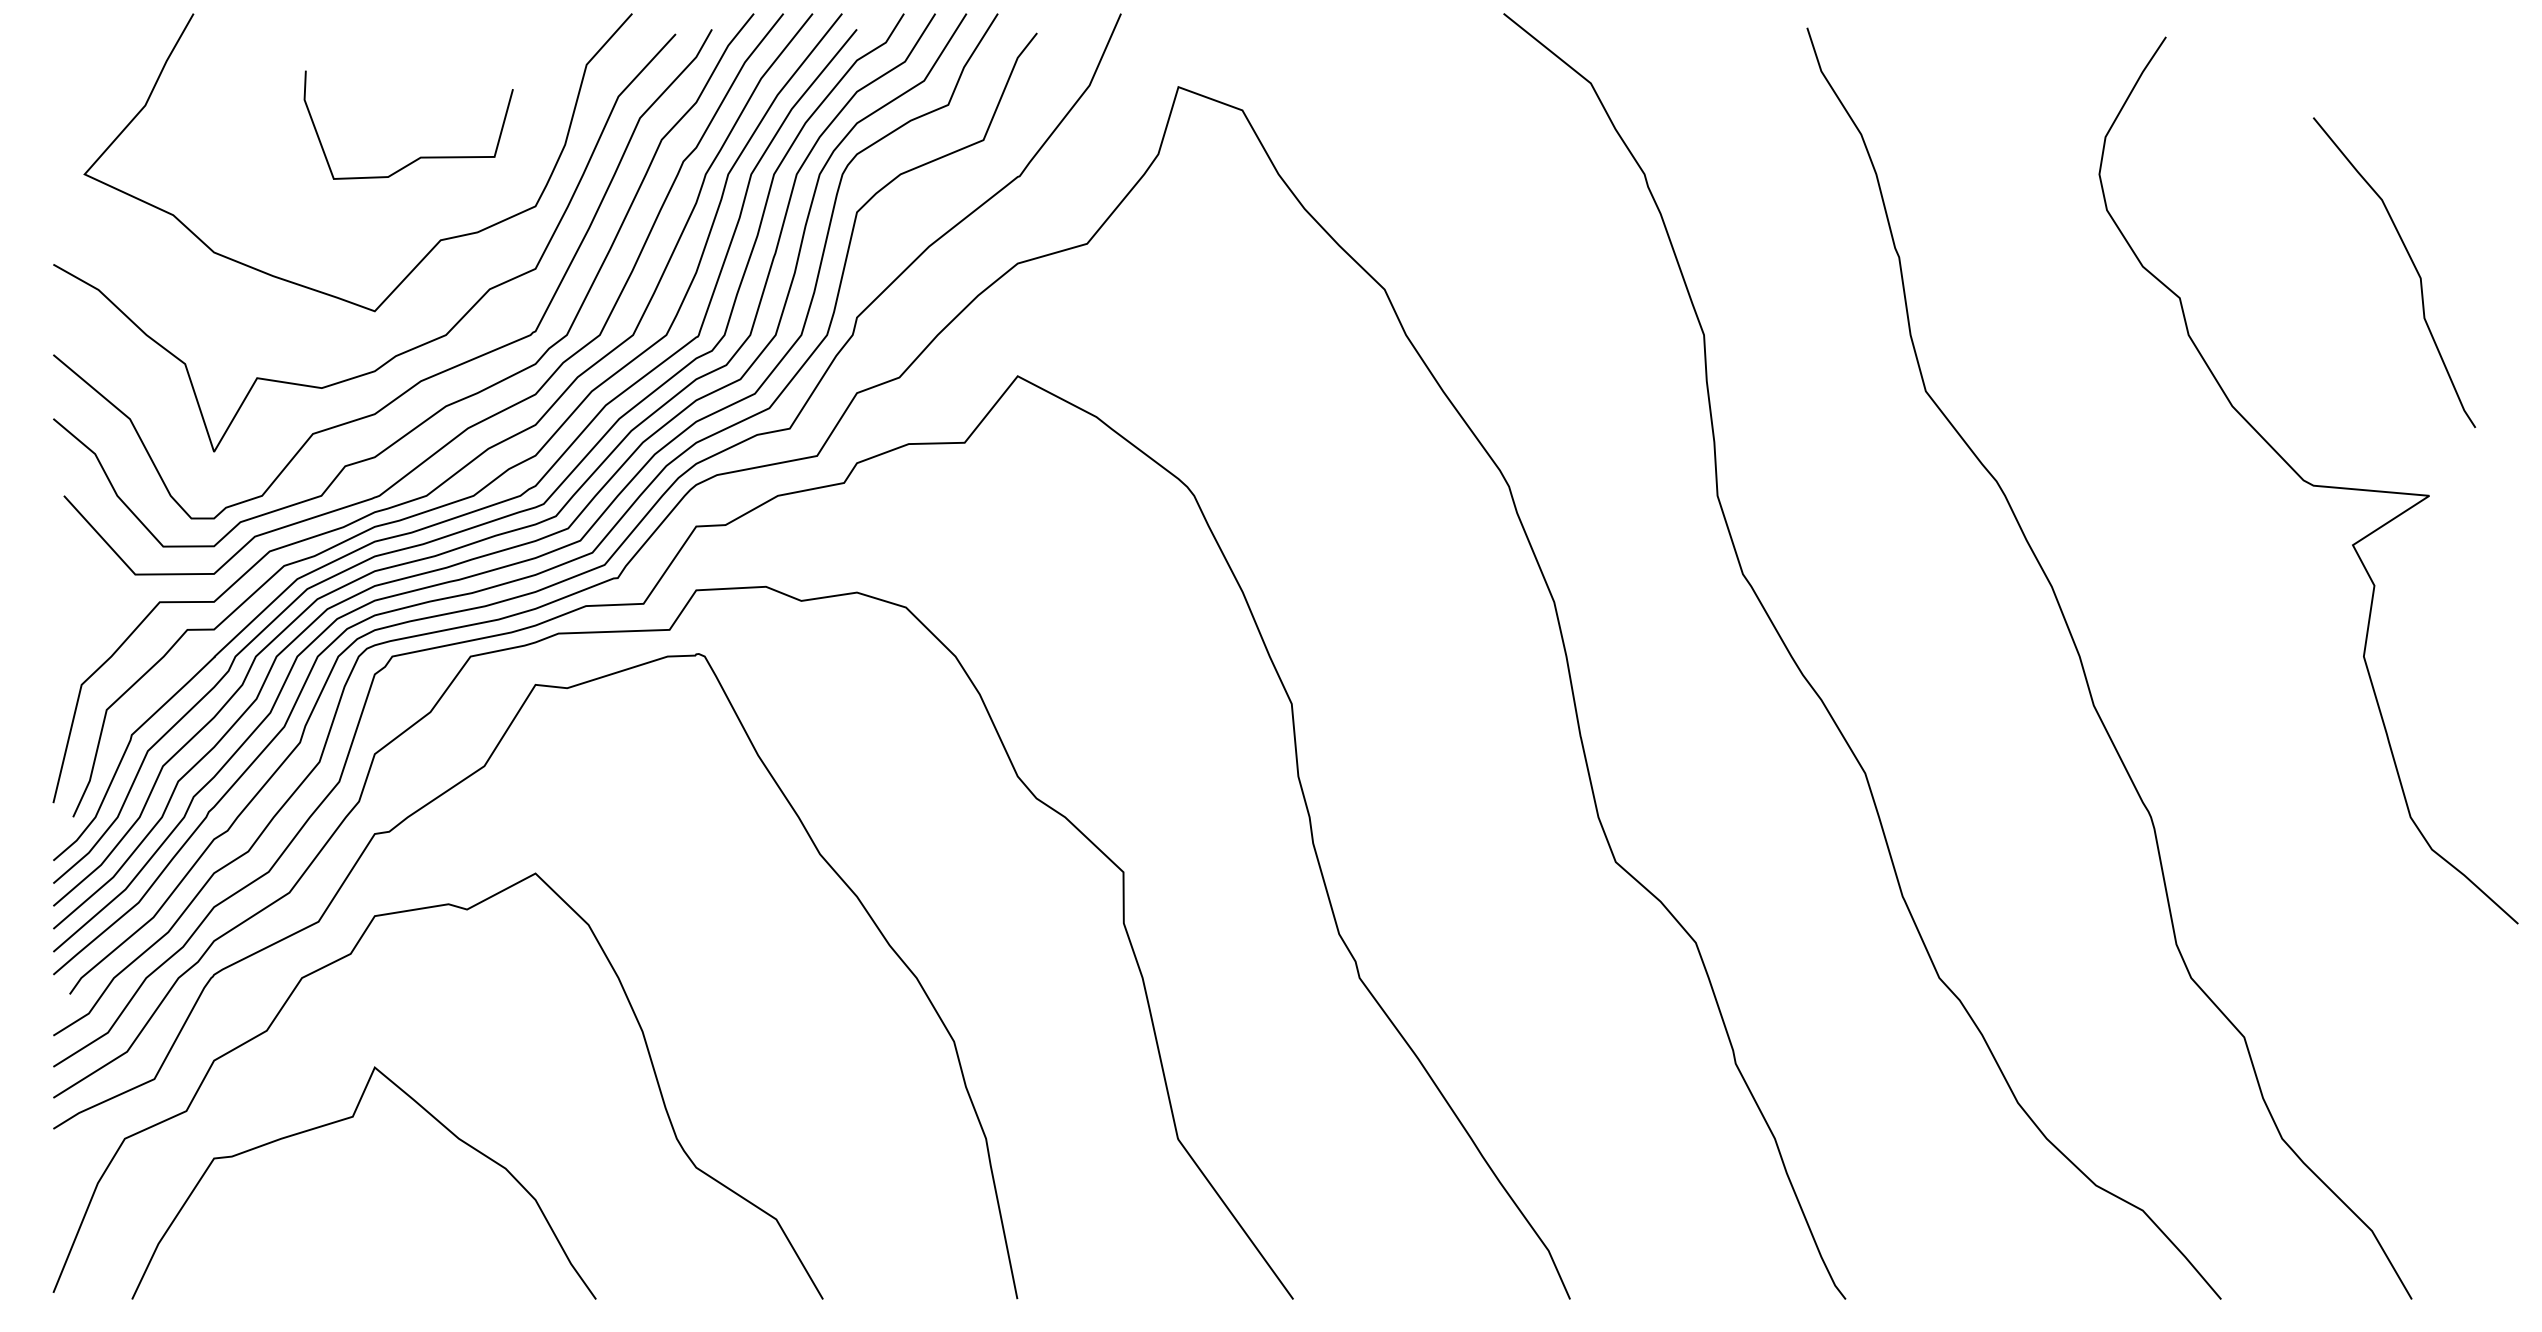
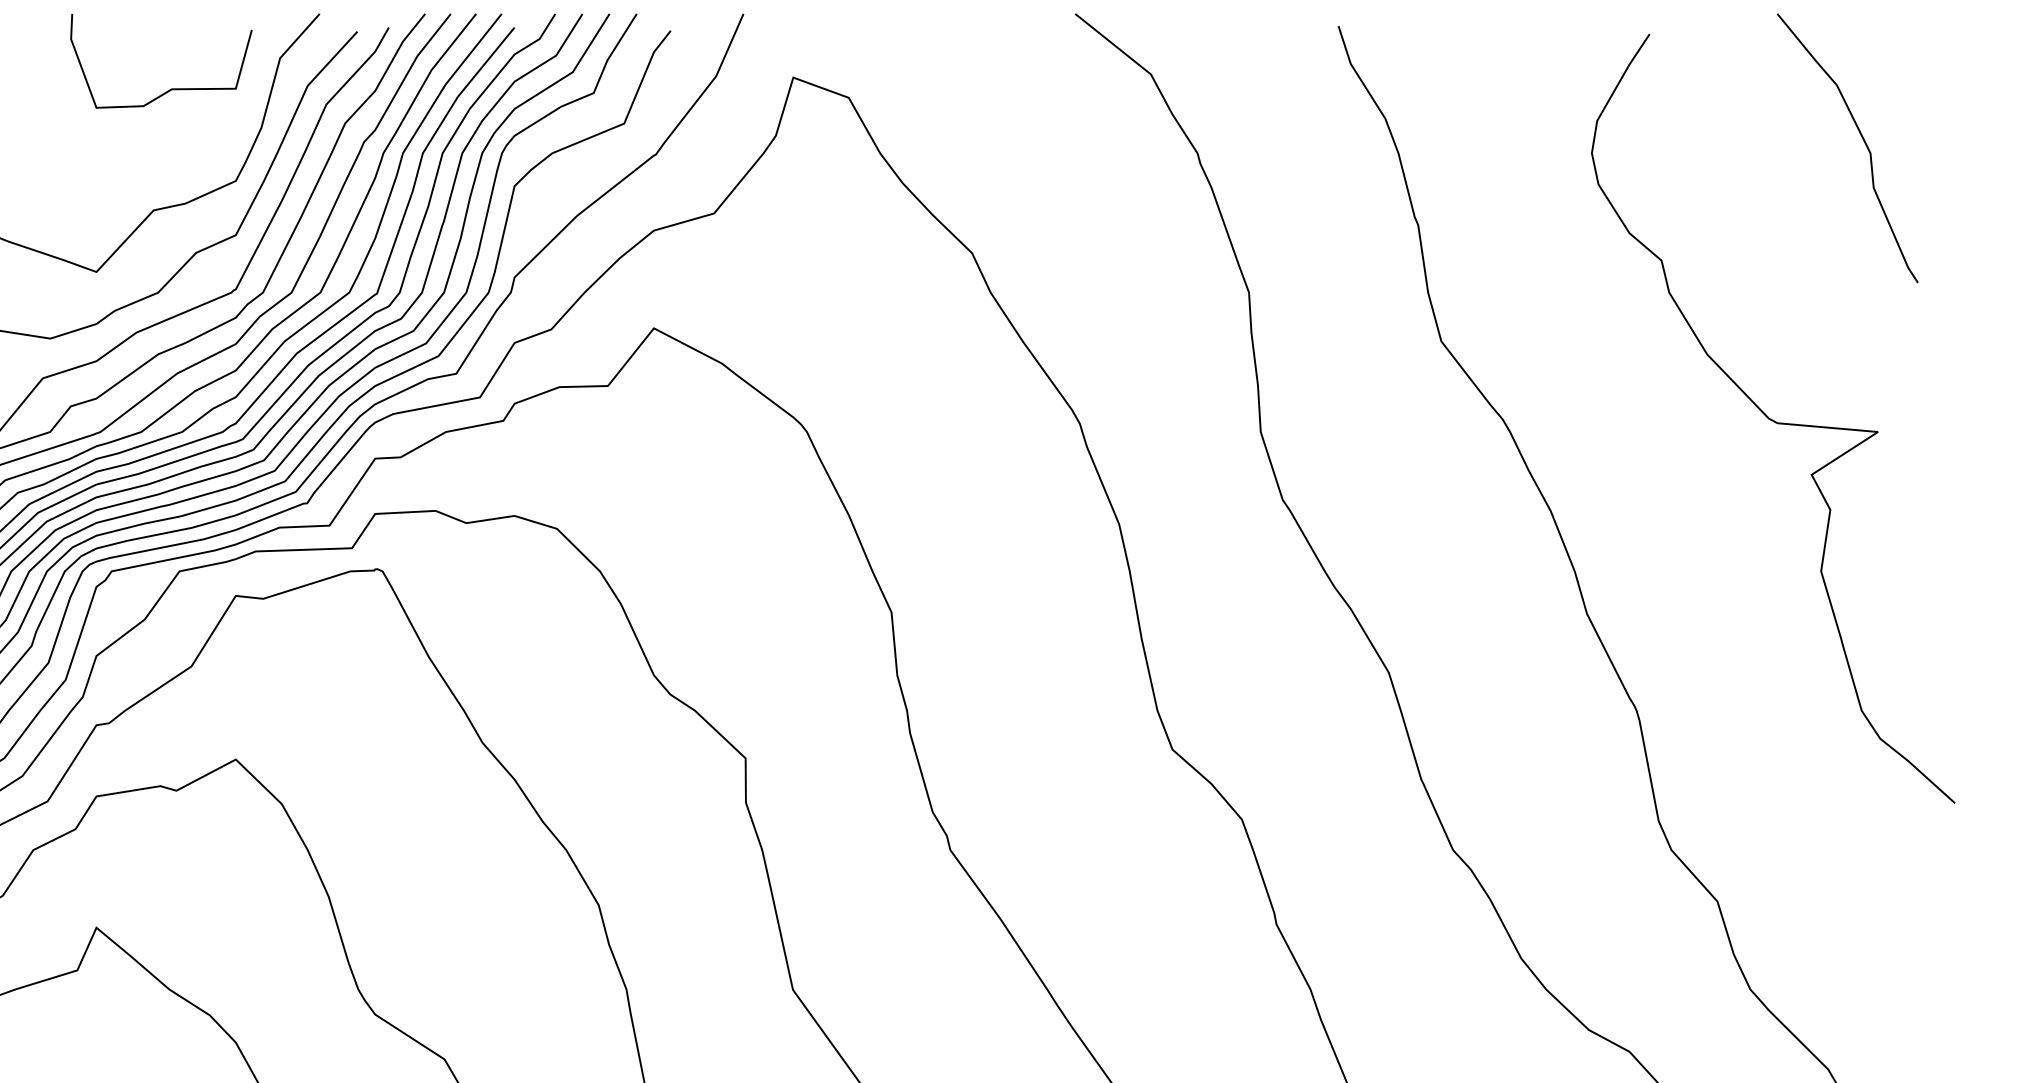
curve: (420, 156) -> (171, 88), moved
curve: (2412, 264) -> (1863, 141), moved

